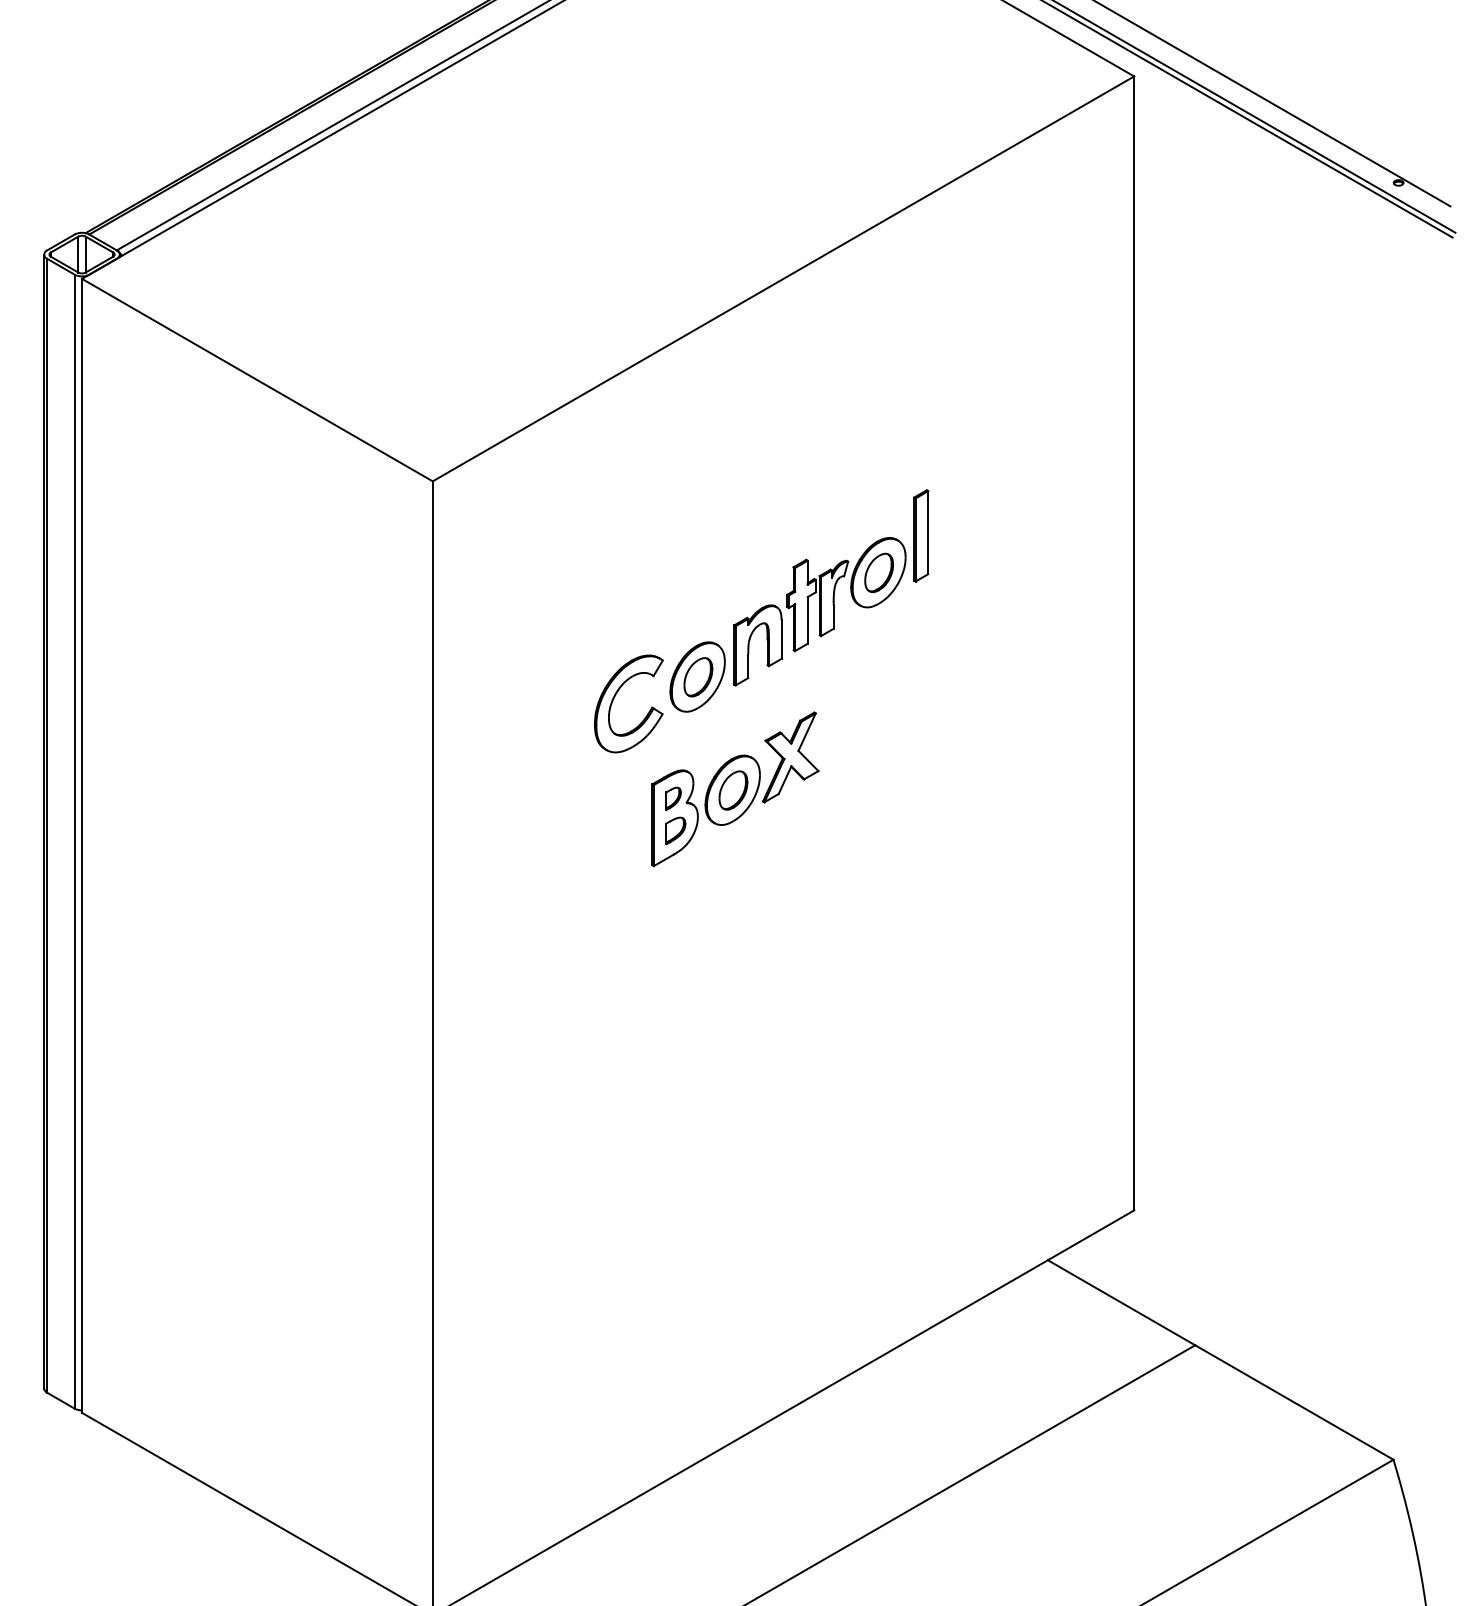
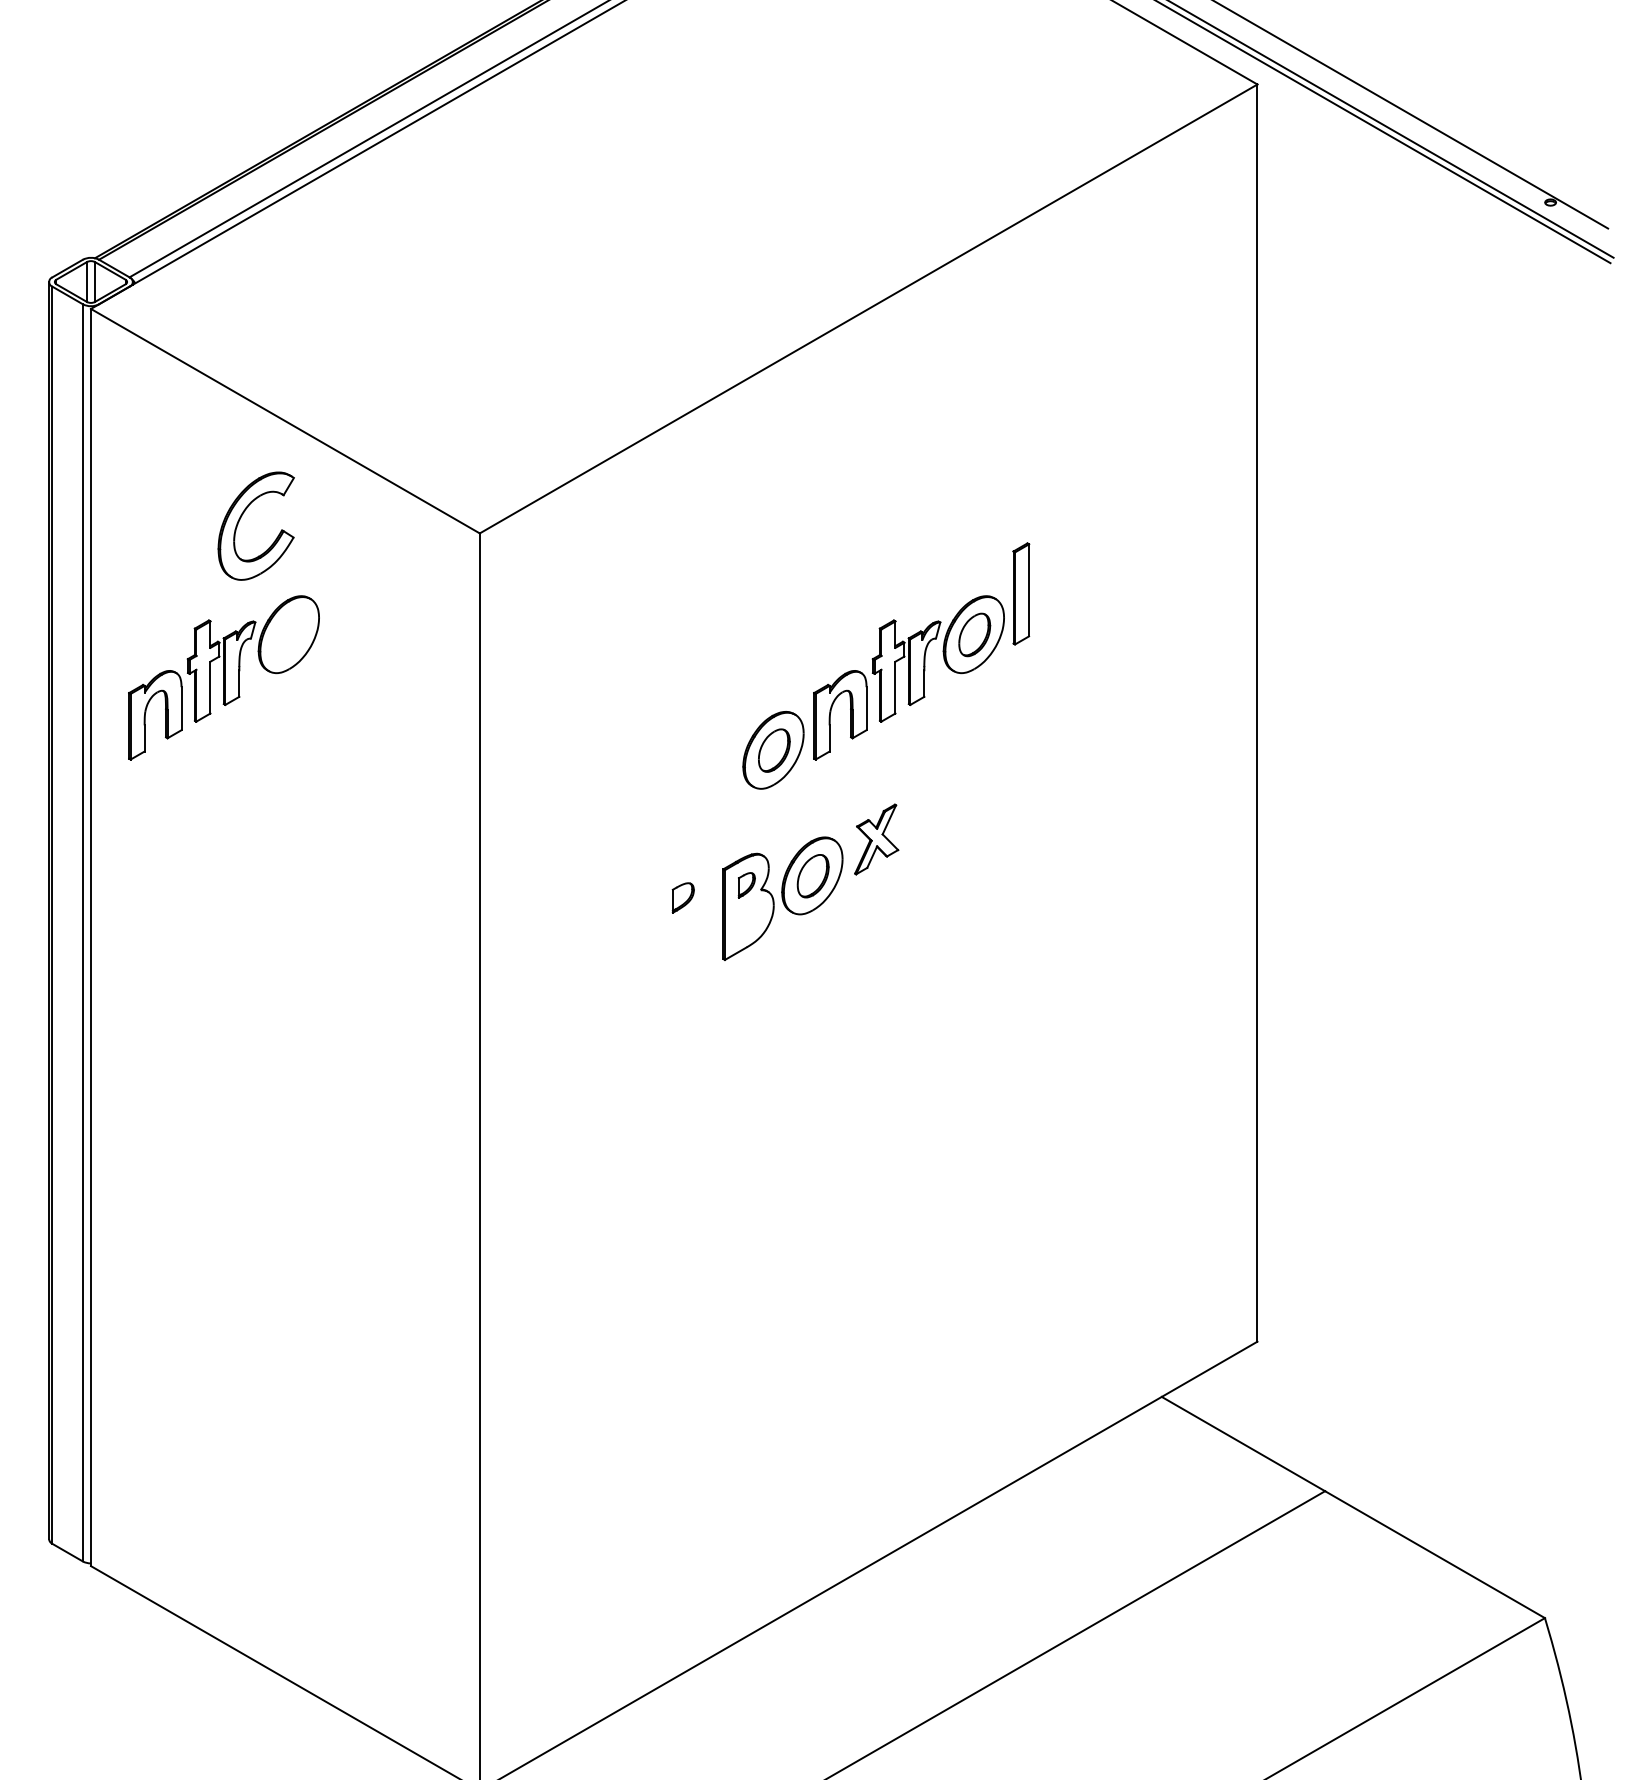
part: (201, 611) -> (223, 677), added
part: (615, 696) -> (241, 517), moved
part: (790, 757) -> (876, 839), size x0.7
part: (675, 830) -> (682, 897), moved

